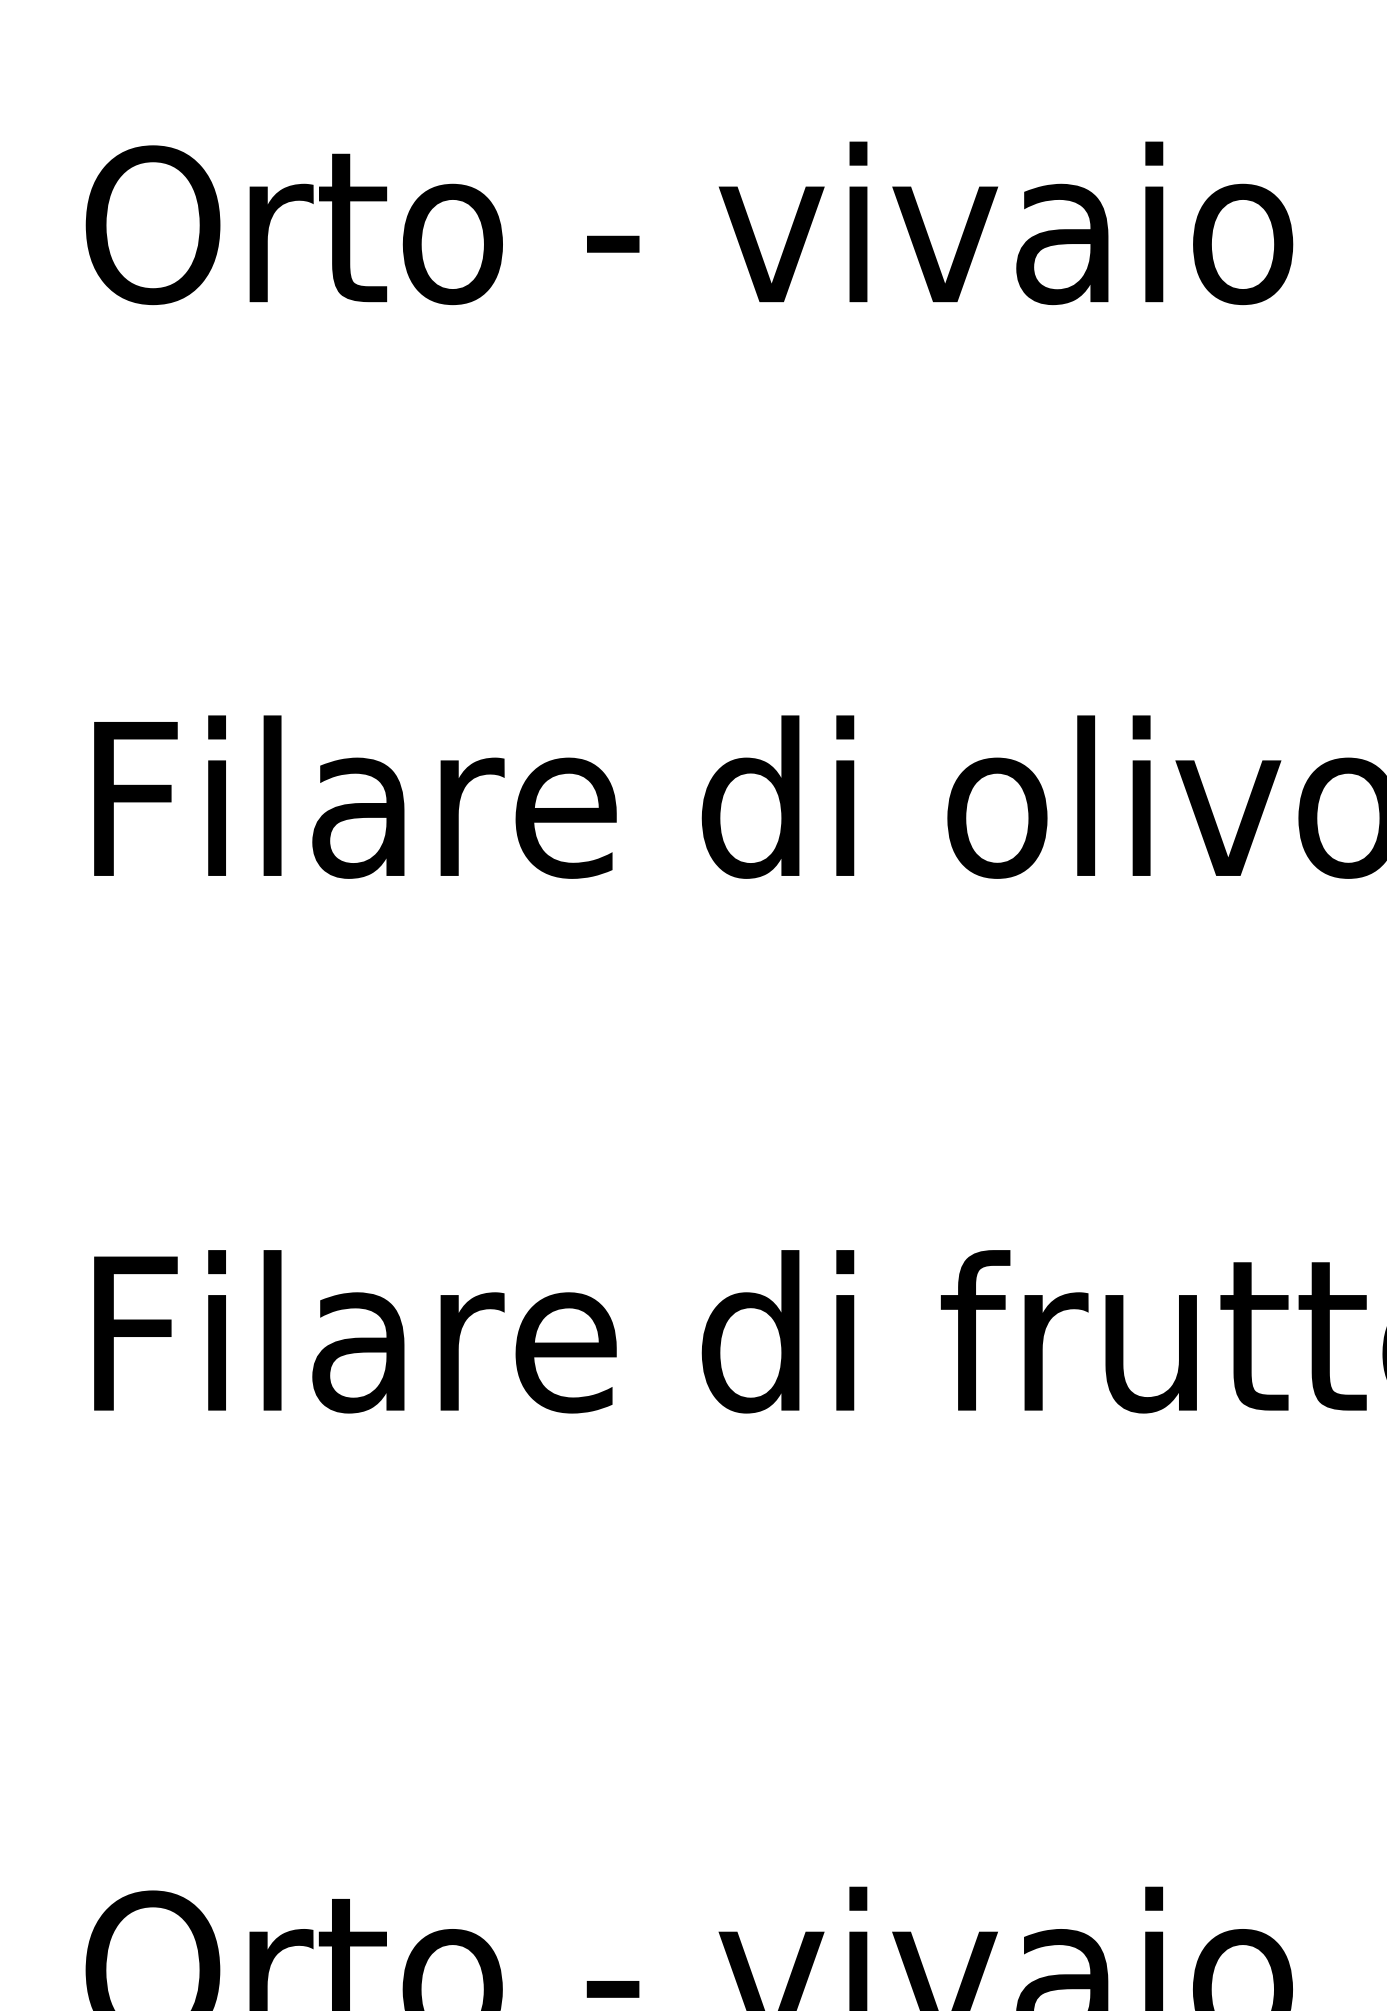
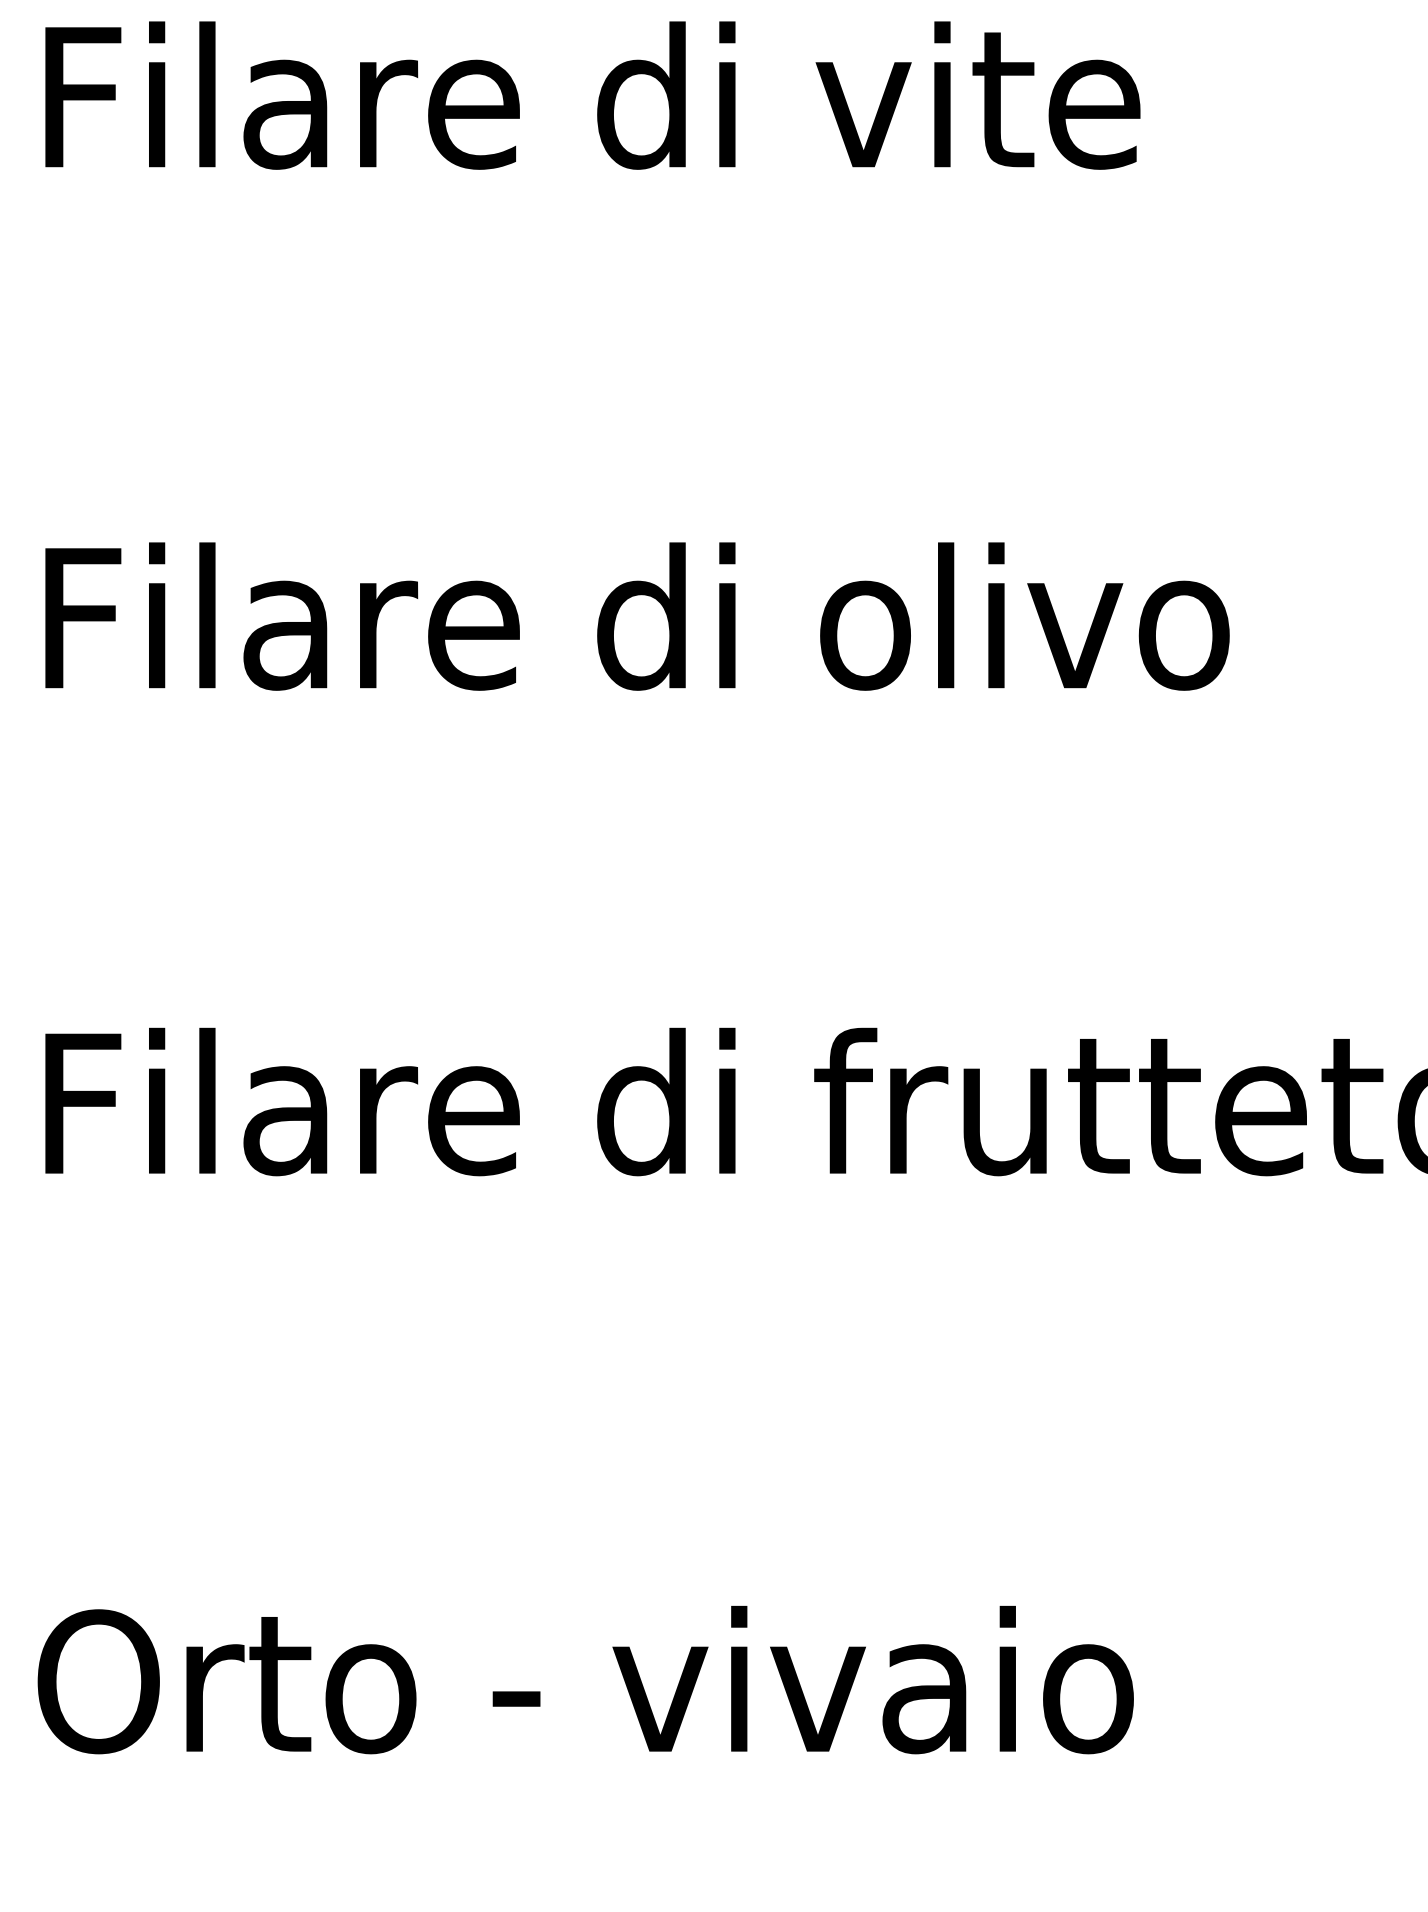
text: (692, 223) -> (588, 95), Orto - vivaio -> Filare di vite

